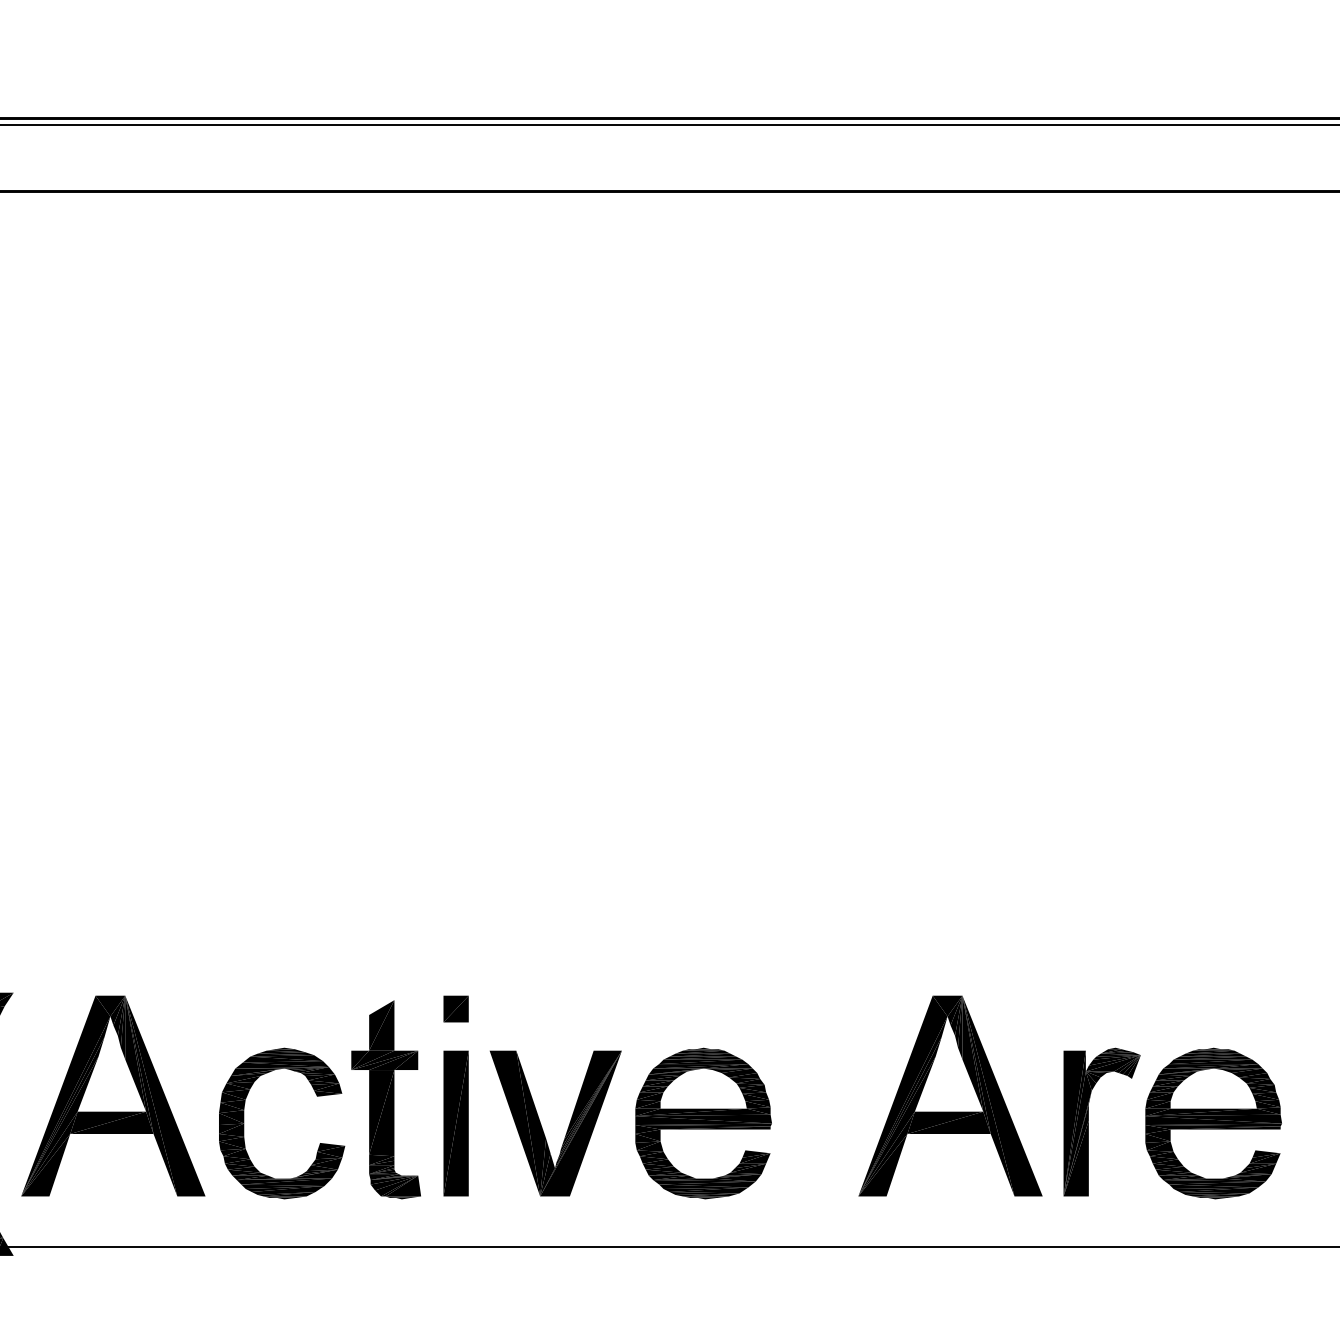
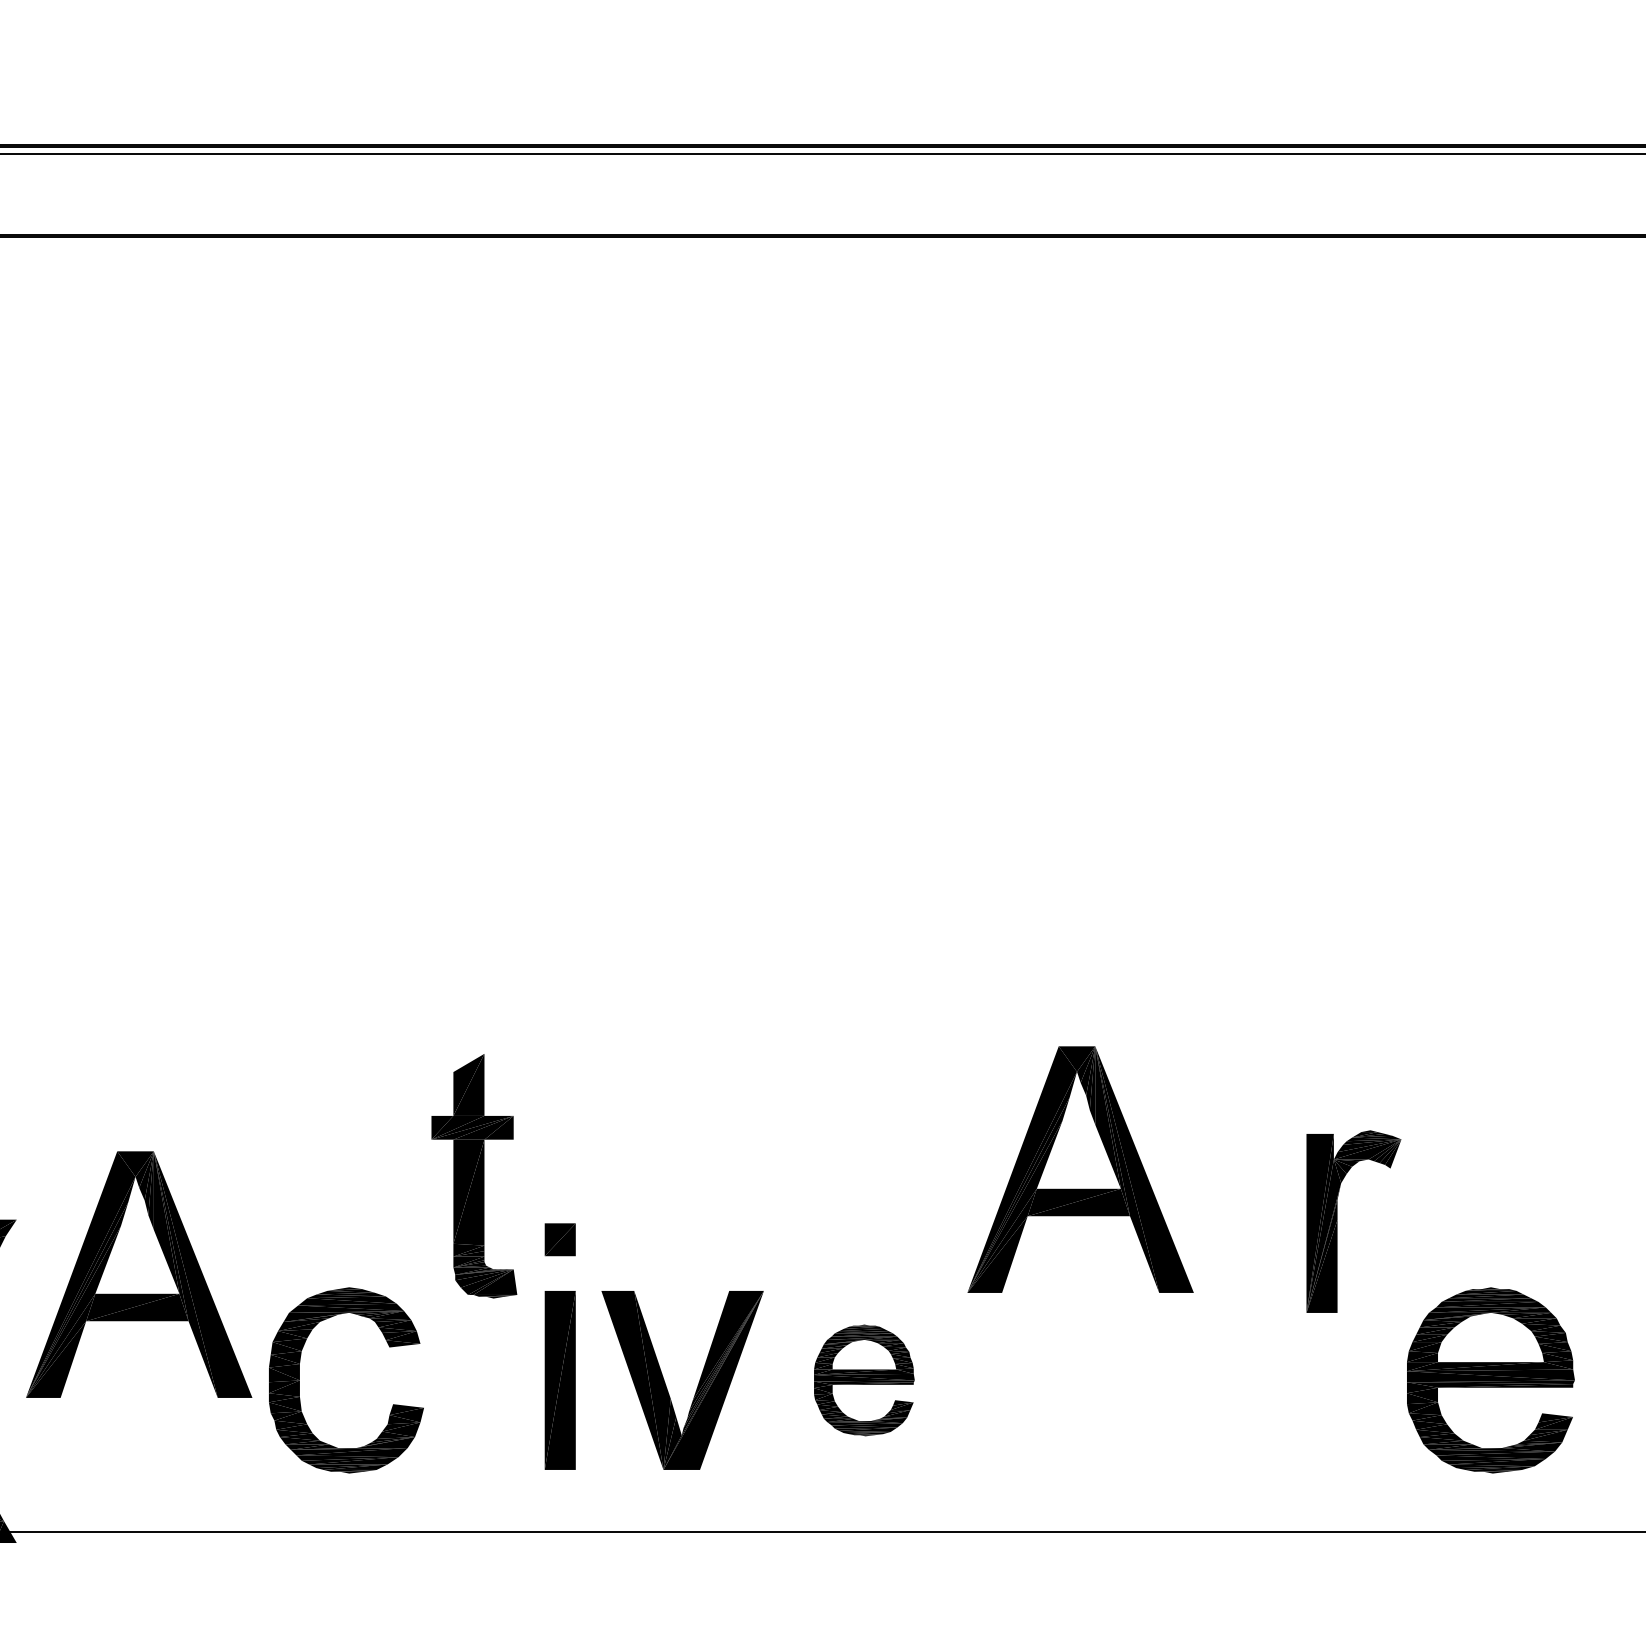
part: (113, 1095) -> (139, 1274), moved
part: (950, 1095) -> (1080, 1169), moved
part: (386, 1100) -> (474, 1176), moved
part: (1088, 1122) -> (1337, 1221), moved
part: (703, 1123) -> (864, 1380), size x0.6

